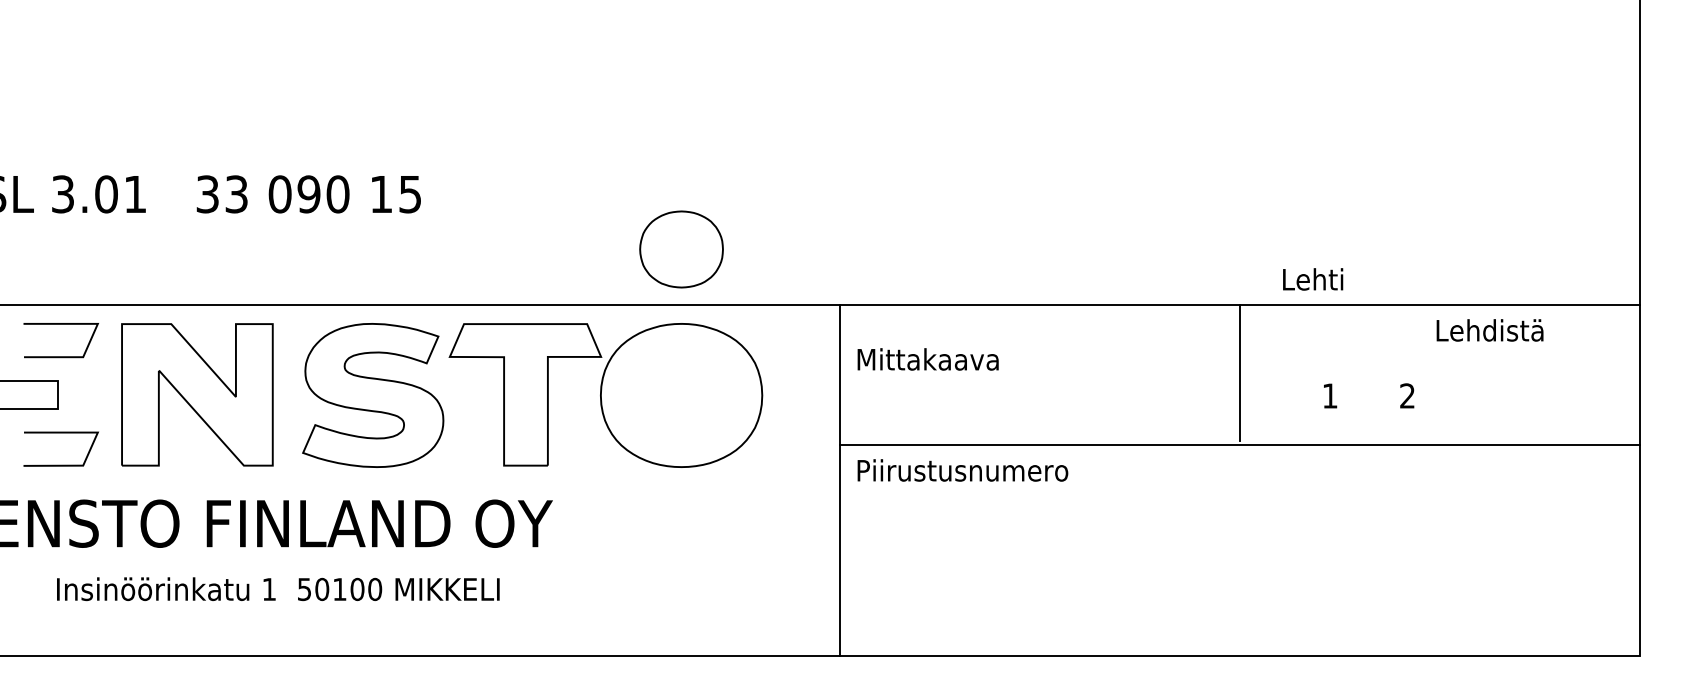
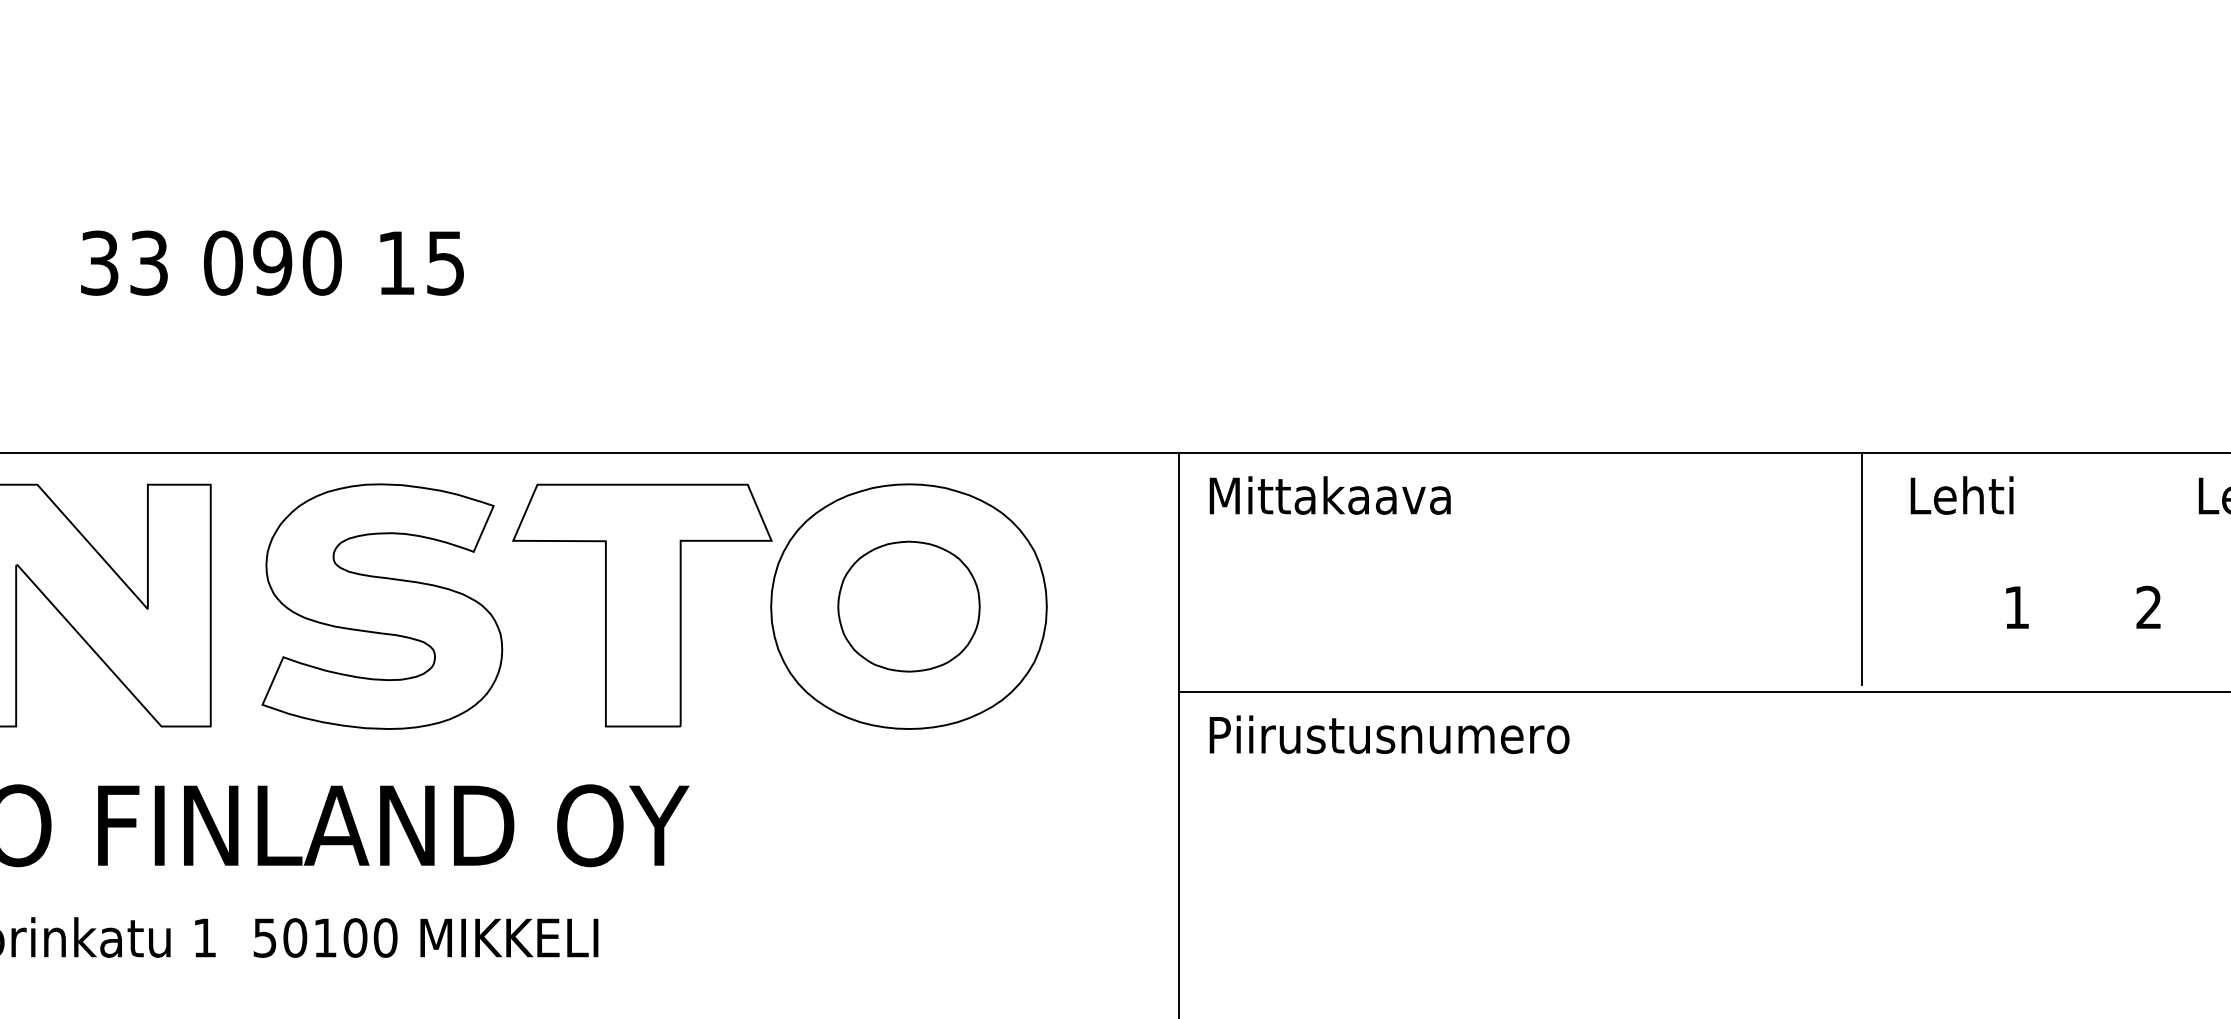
part: (681, 249) -> (908, 606), moved
text: (1313, 279) -> (1962, 495), moved
text: (927, 359) -> (1329, 495), moved

